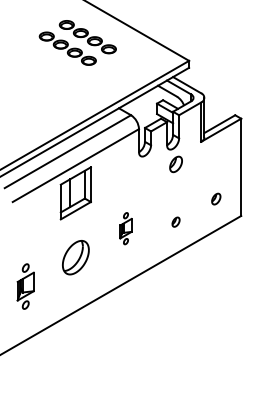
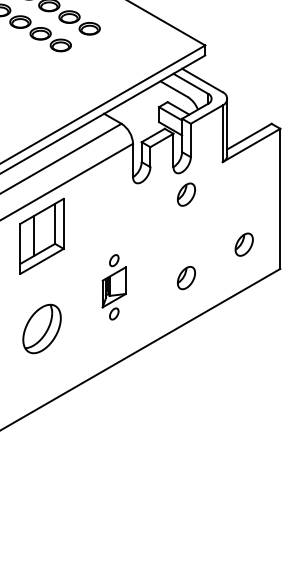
part: (216, 198) -> (244, 243), size x1.43
part: (175, 221) -> (185, 276), size x1.67
part: (125, 228) -> (113, 286), size x1.43

